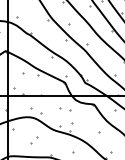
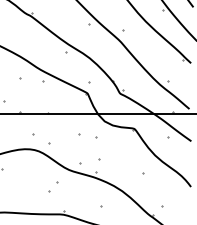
part: (34, 140) -> (53, 186), moved

